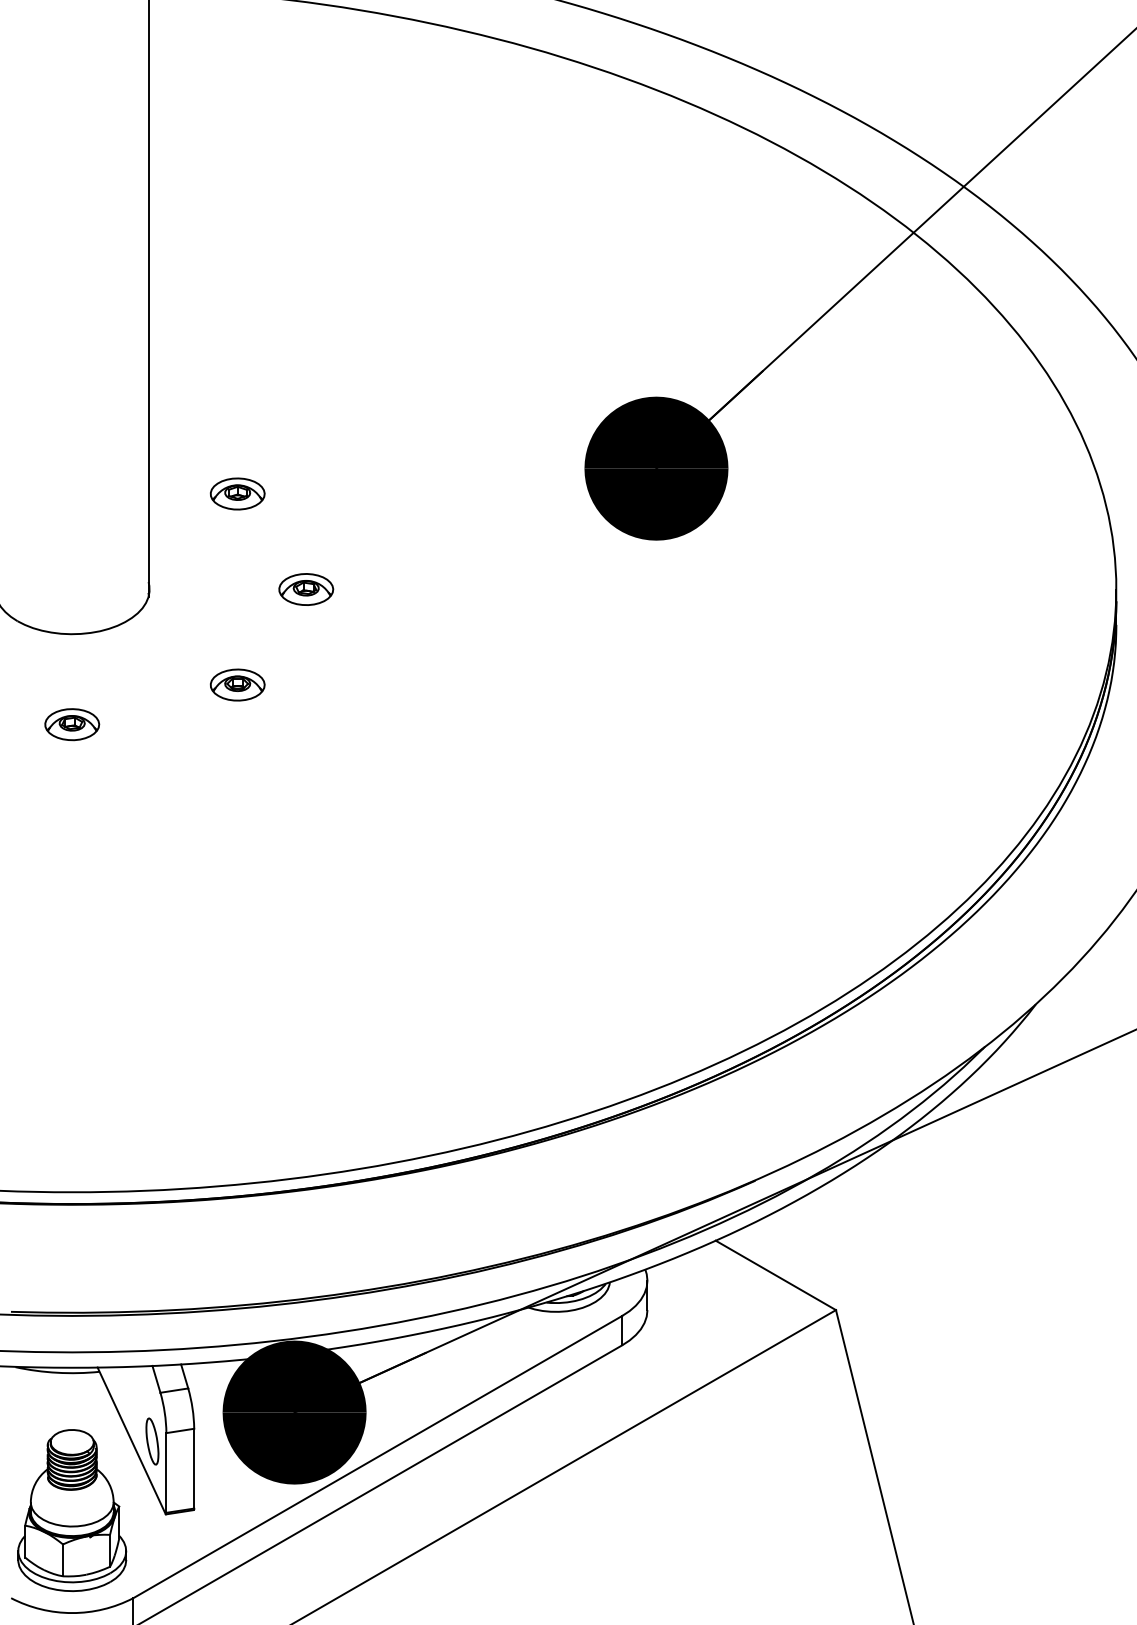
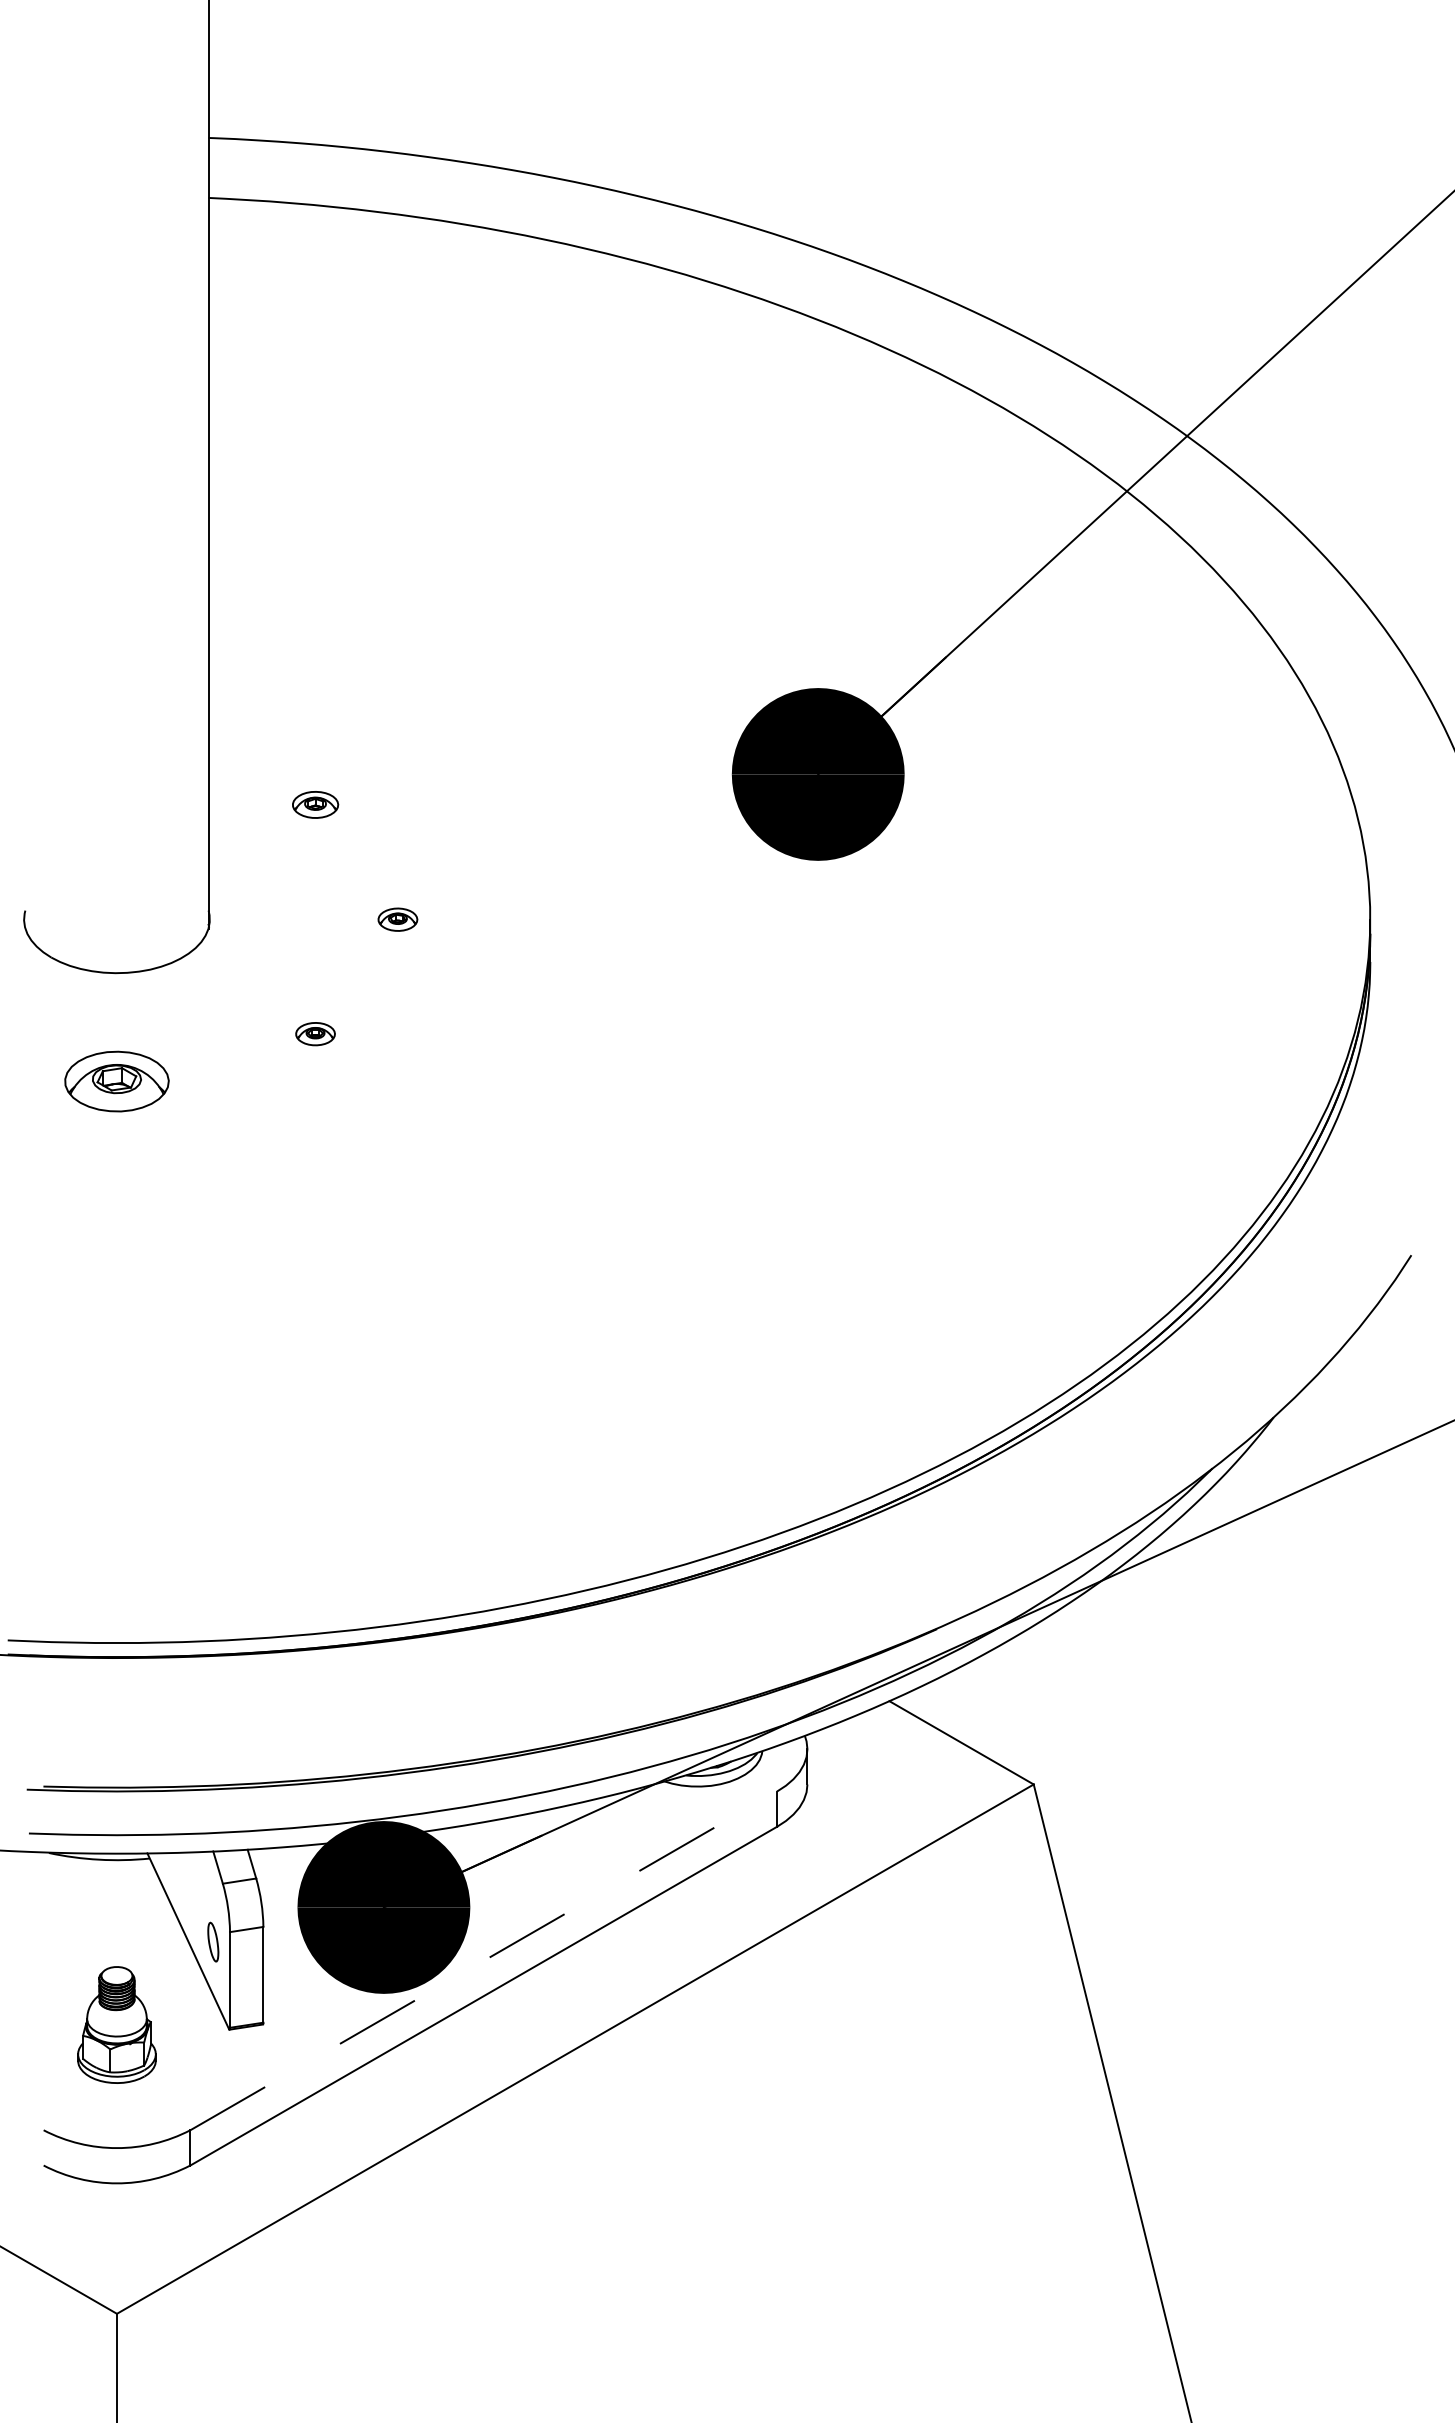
part: (237, 493) -> (315, 804), size x0.7
part: (305, 589) -> (397, 919), size x0.6
part: (237, 684) -> (315, 1033), size x0.6
part: (71, 724) -> (116, 1081), size x1.6
part: (152, 1440) -> (213, 1941), size x0.7
line: (377, 1456) -> (483, 1960), solid -> dashed
part: (71, 1510) -> (116, 2024), size x0.6

